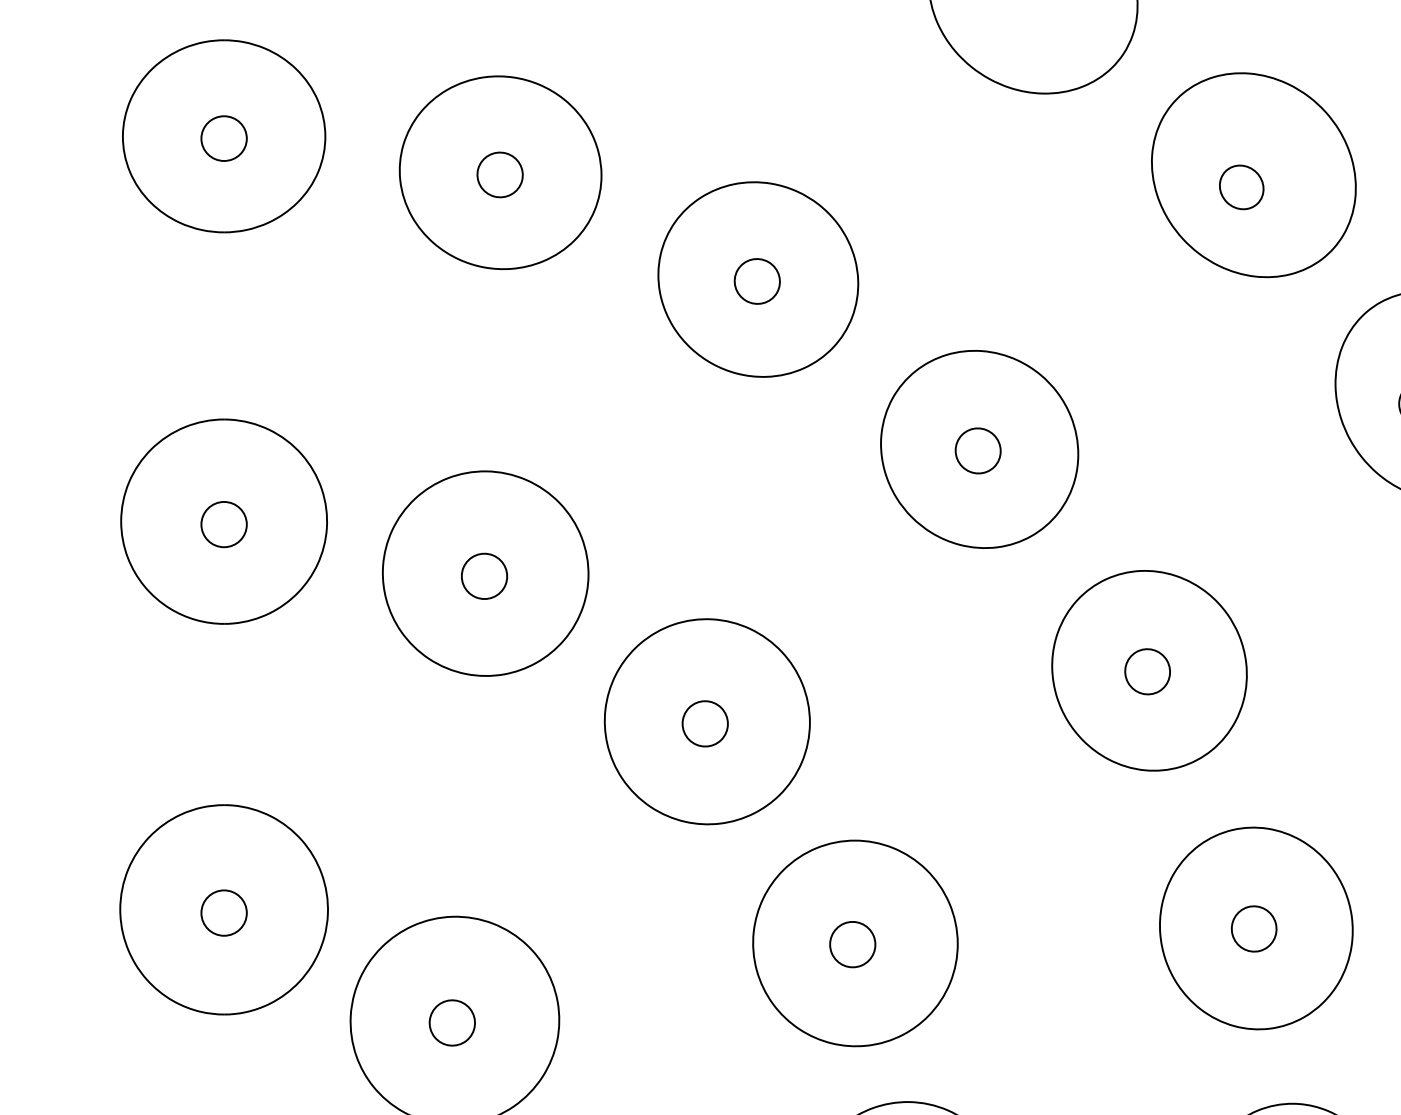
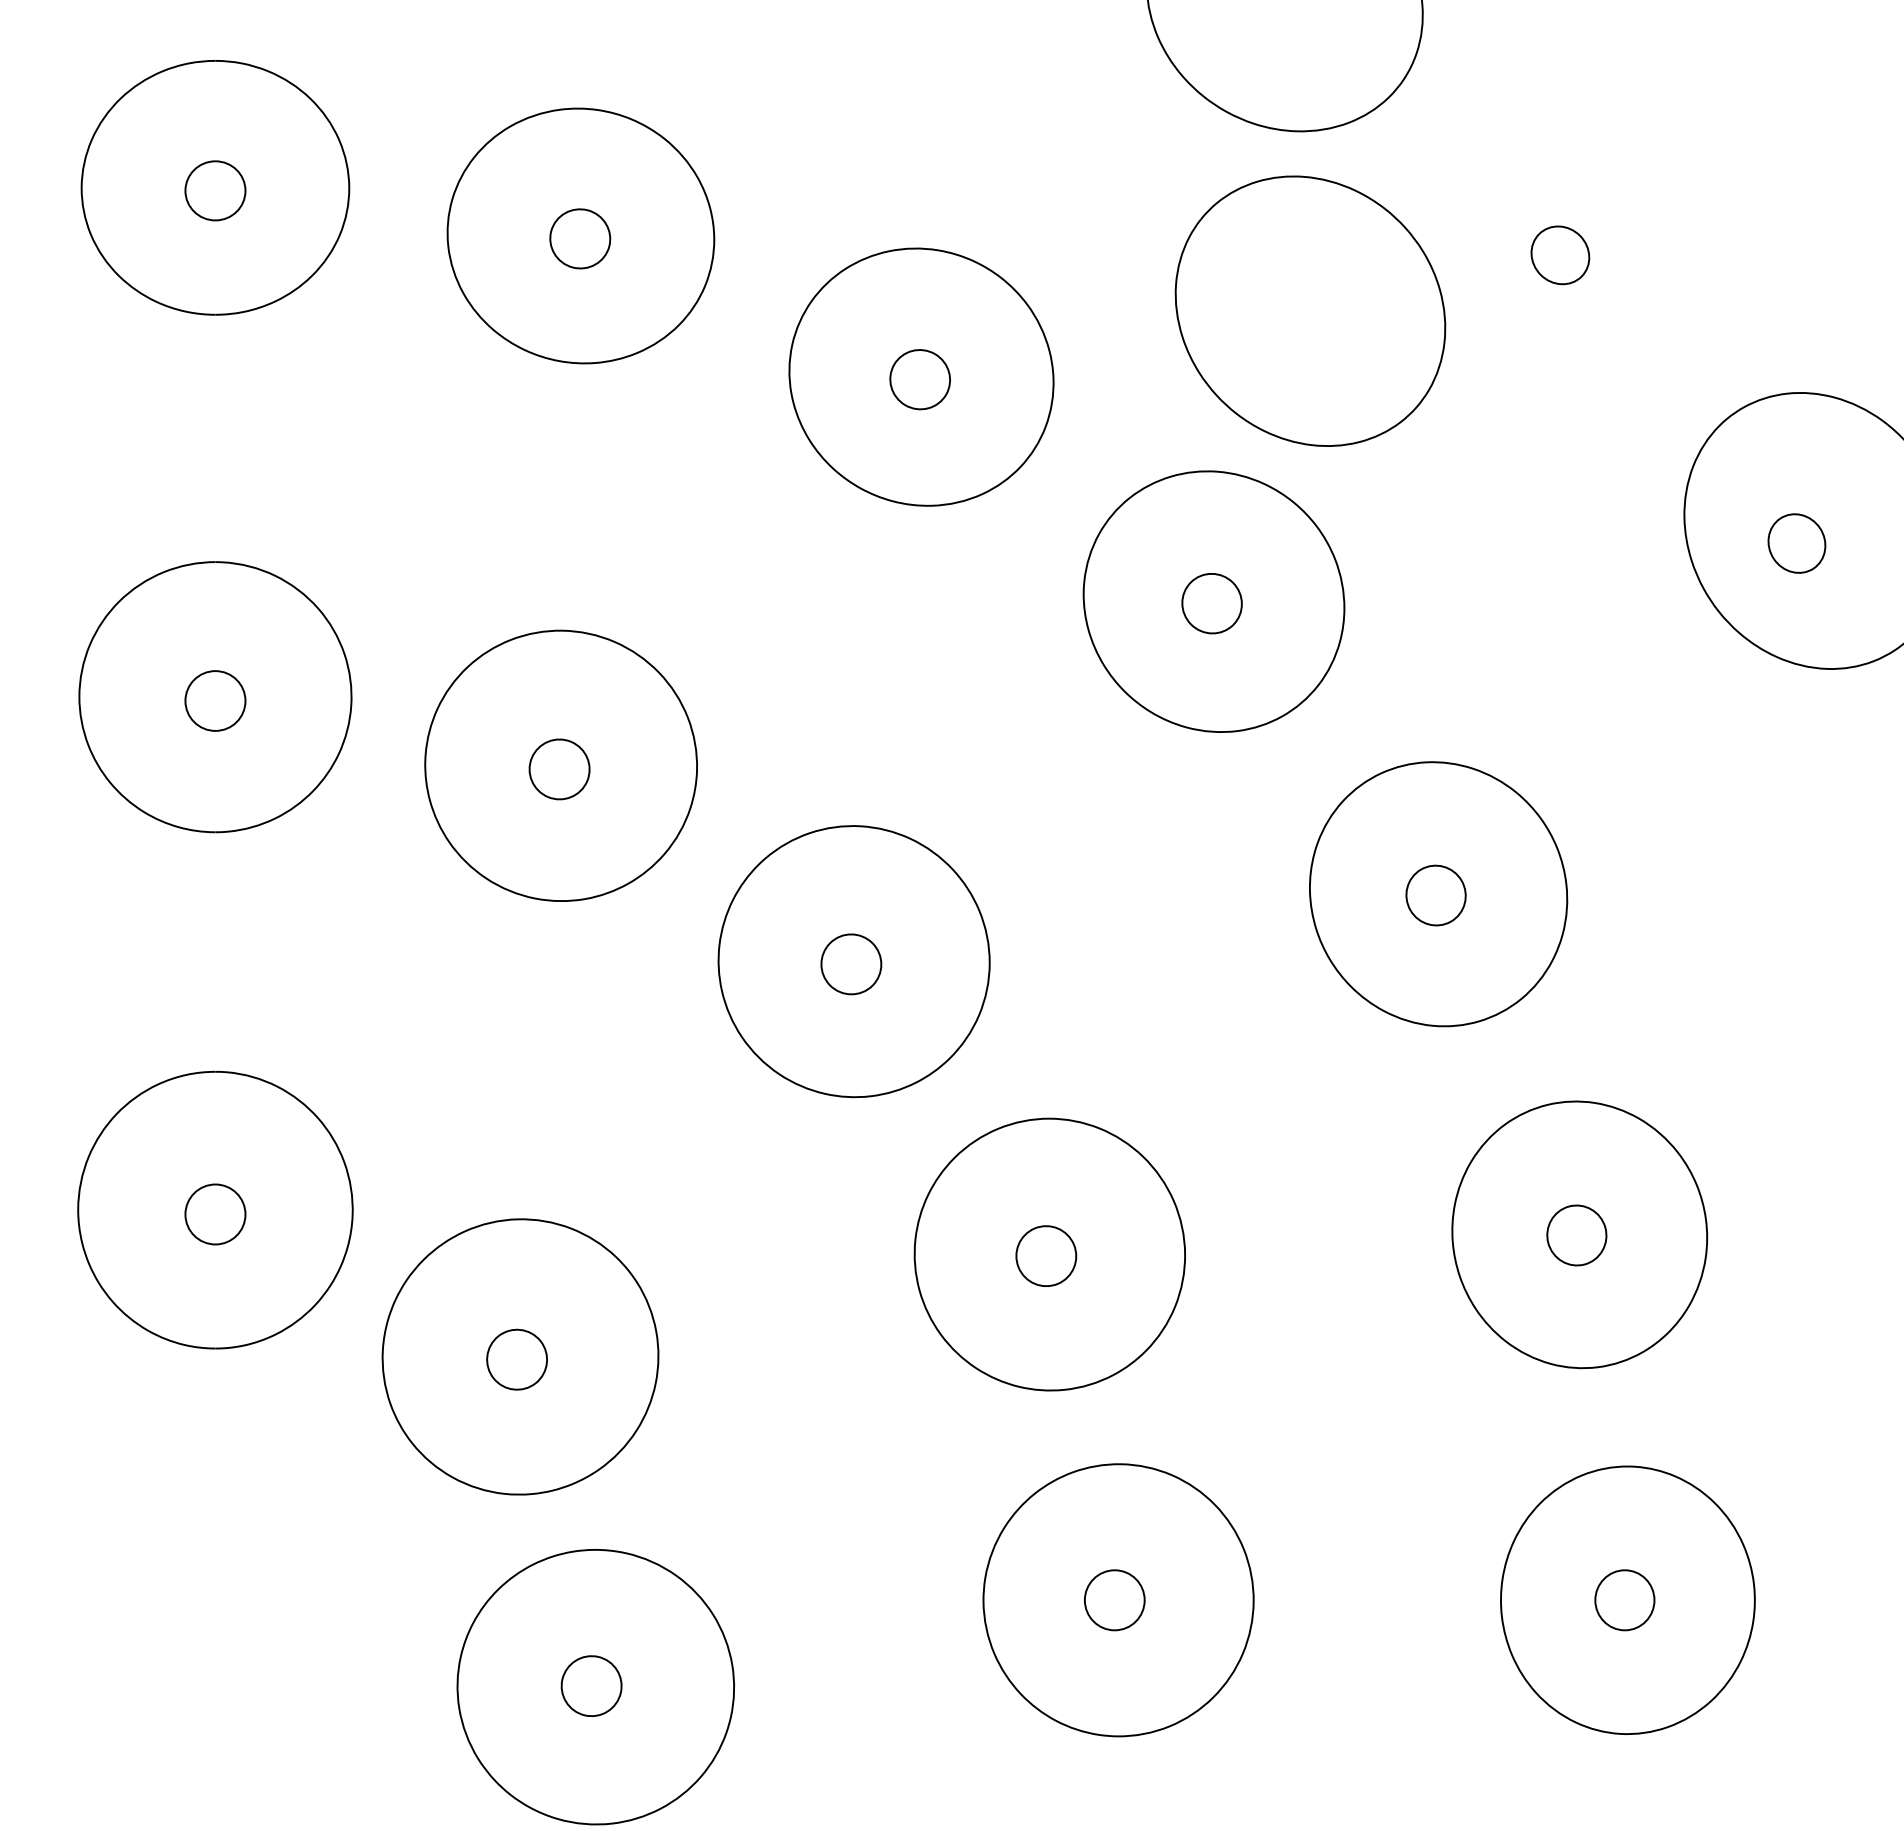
part: (1253, 174) -> (1310, 310), moved

